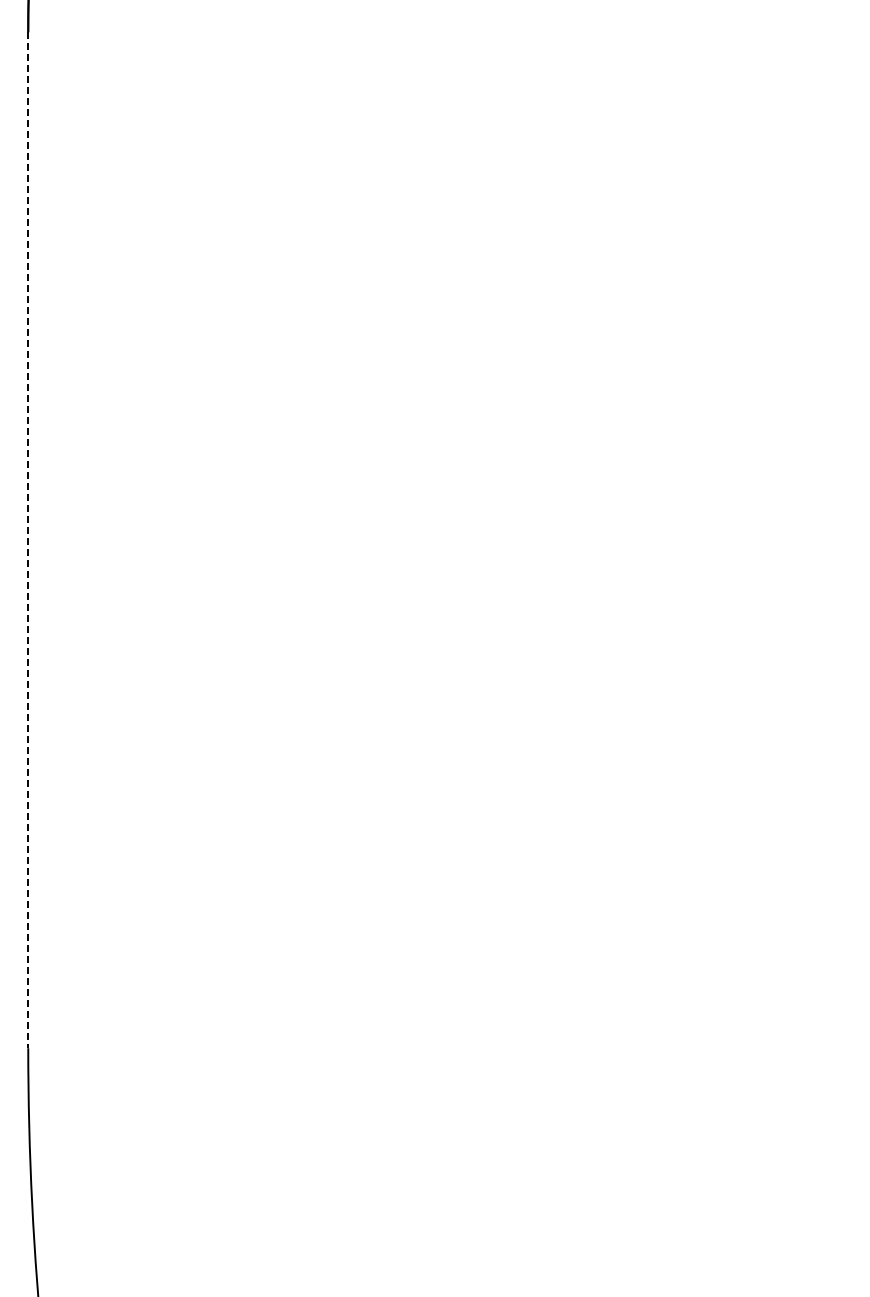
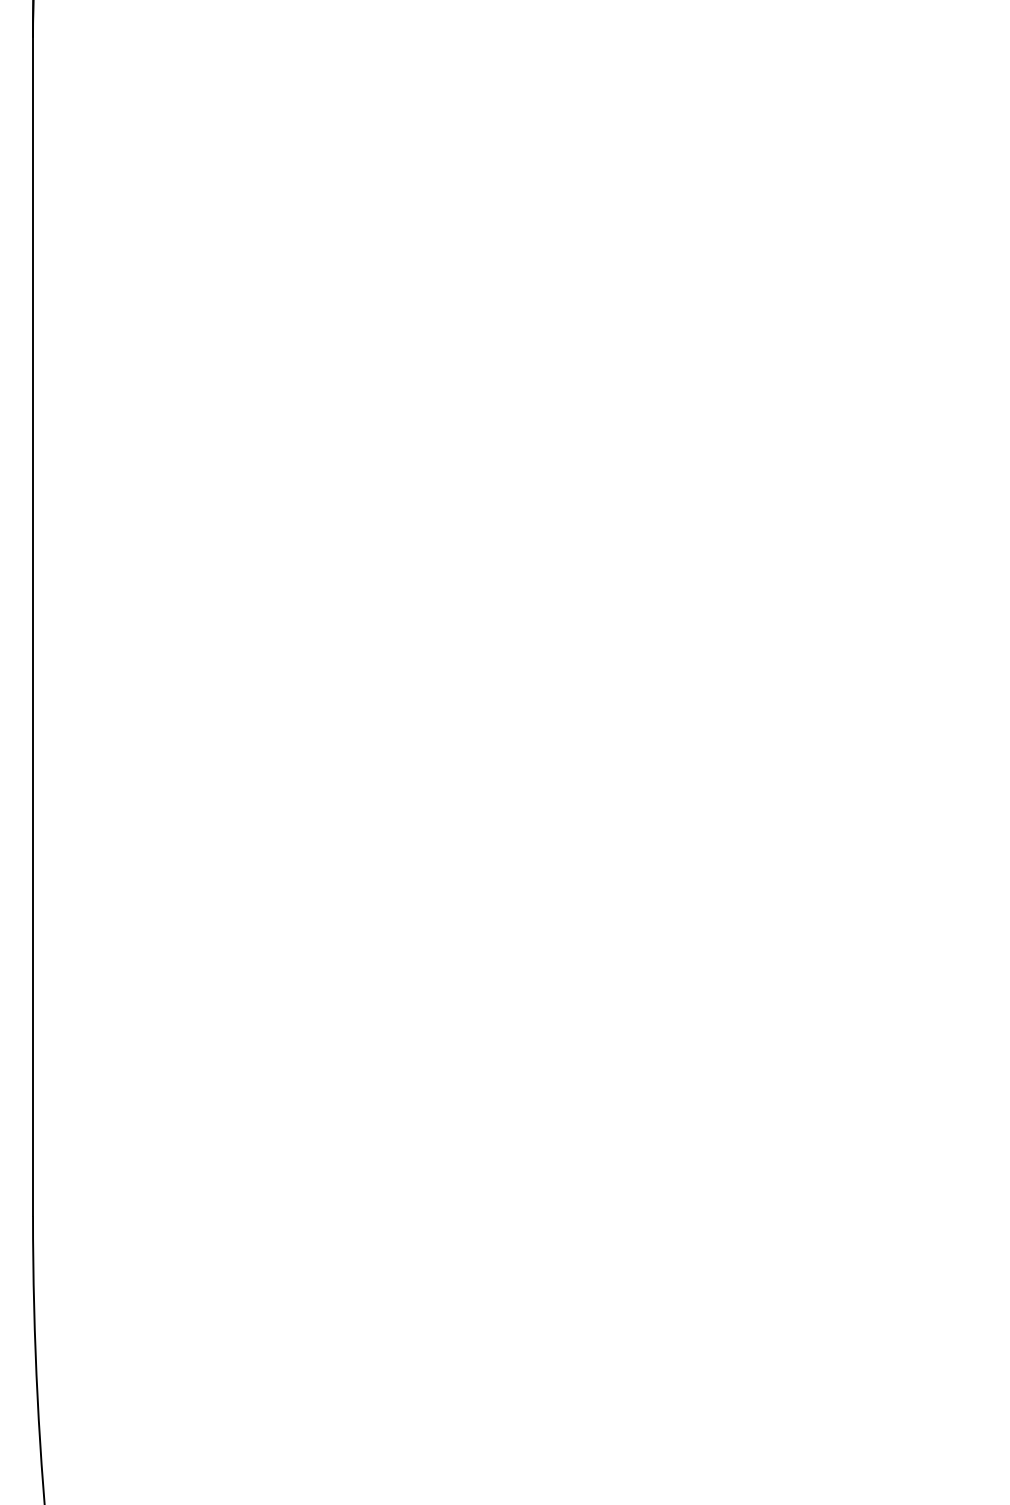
line: (28, 540) -> (33, 627), dashed -> solid

